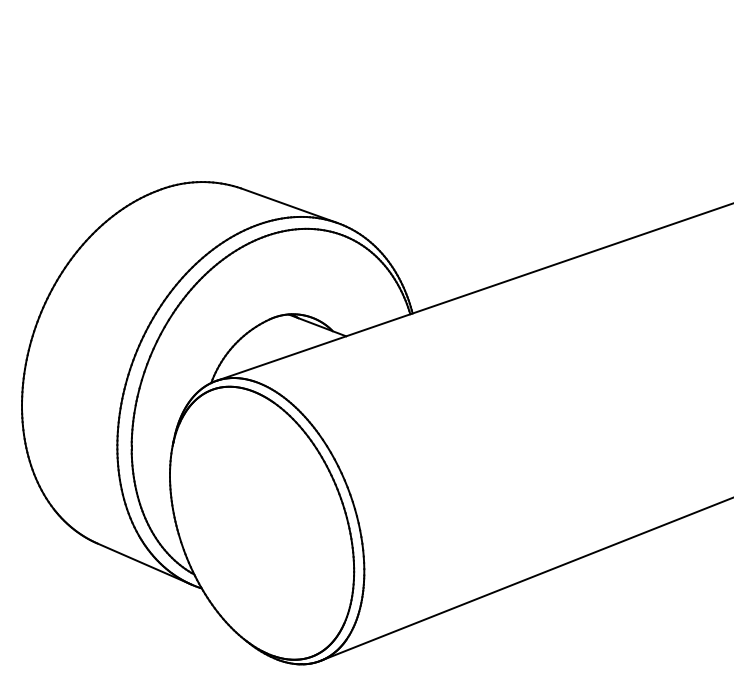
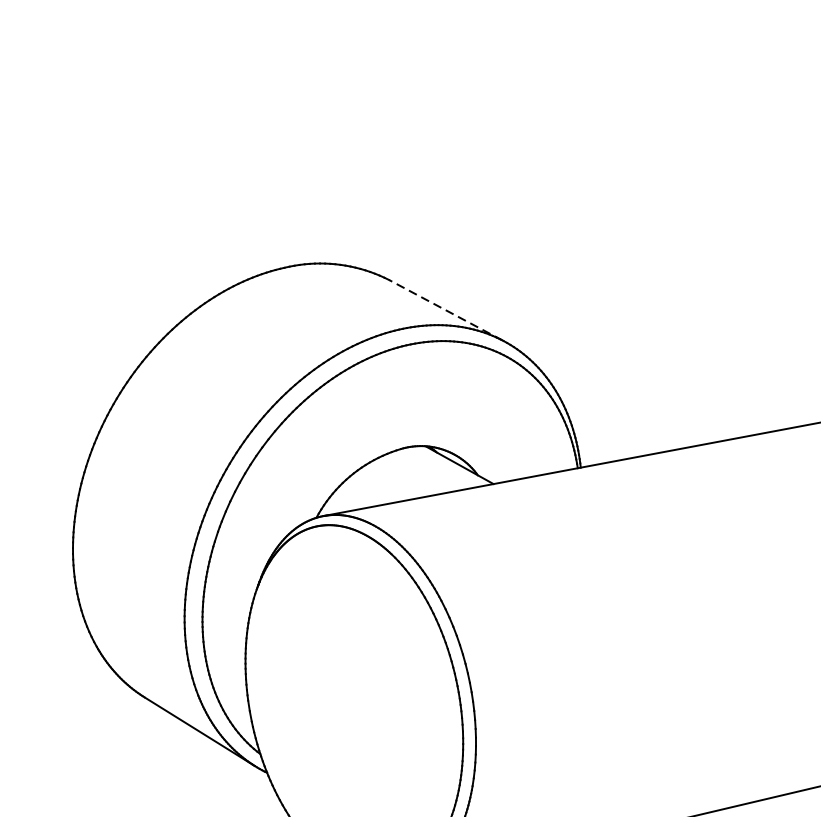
line: (288, 205) -> (445, 310), solid -> dashed

